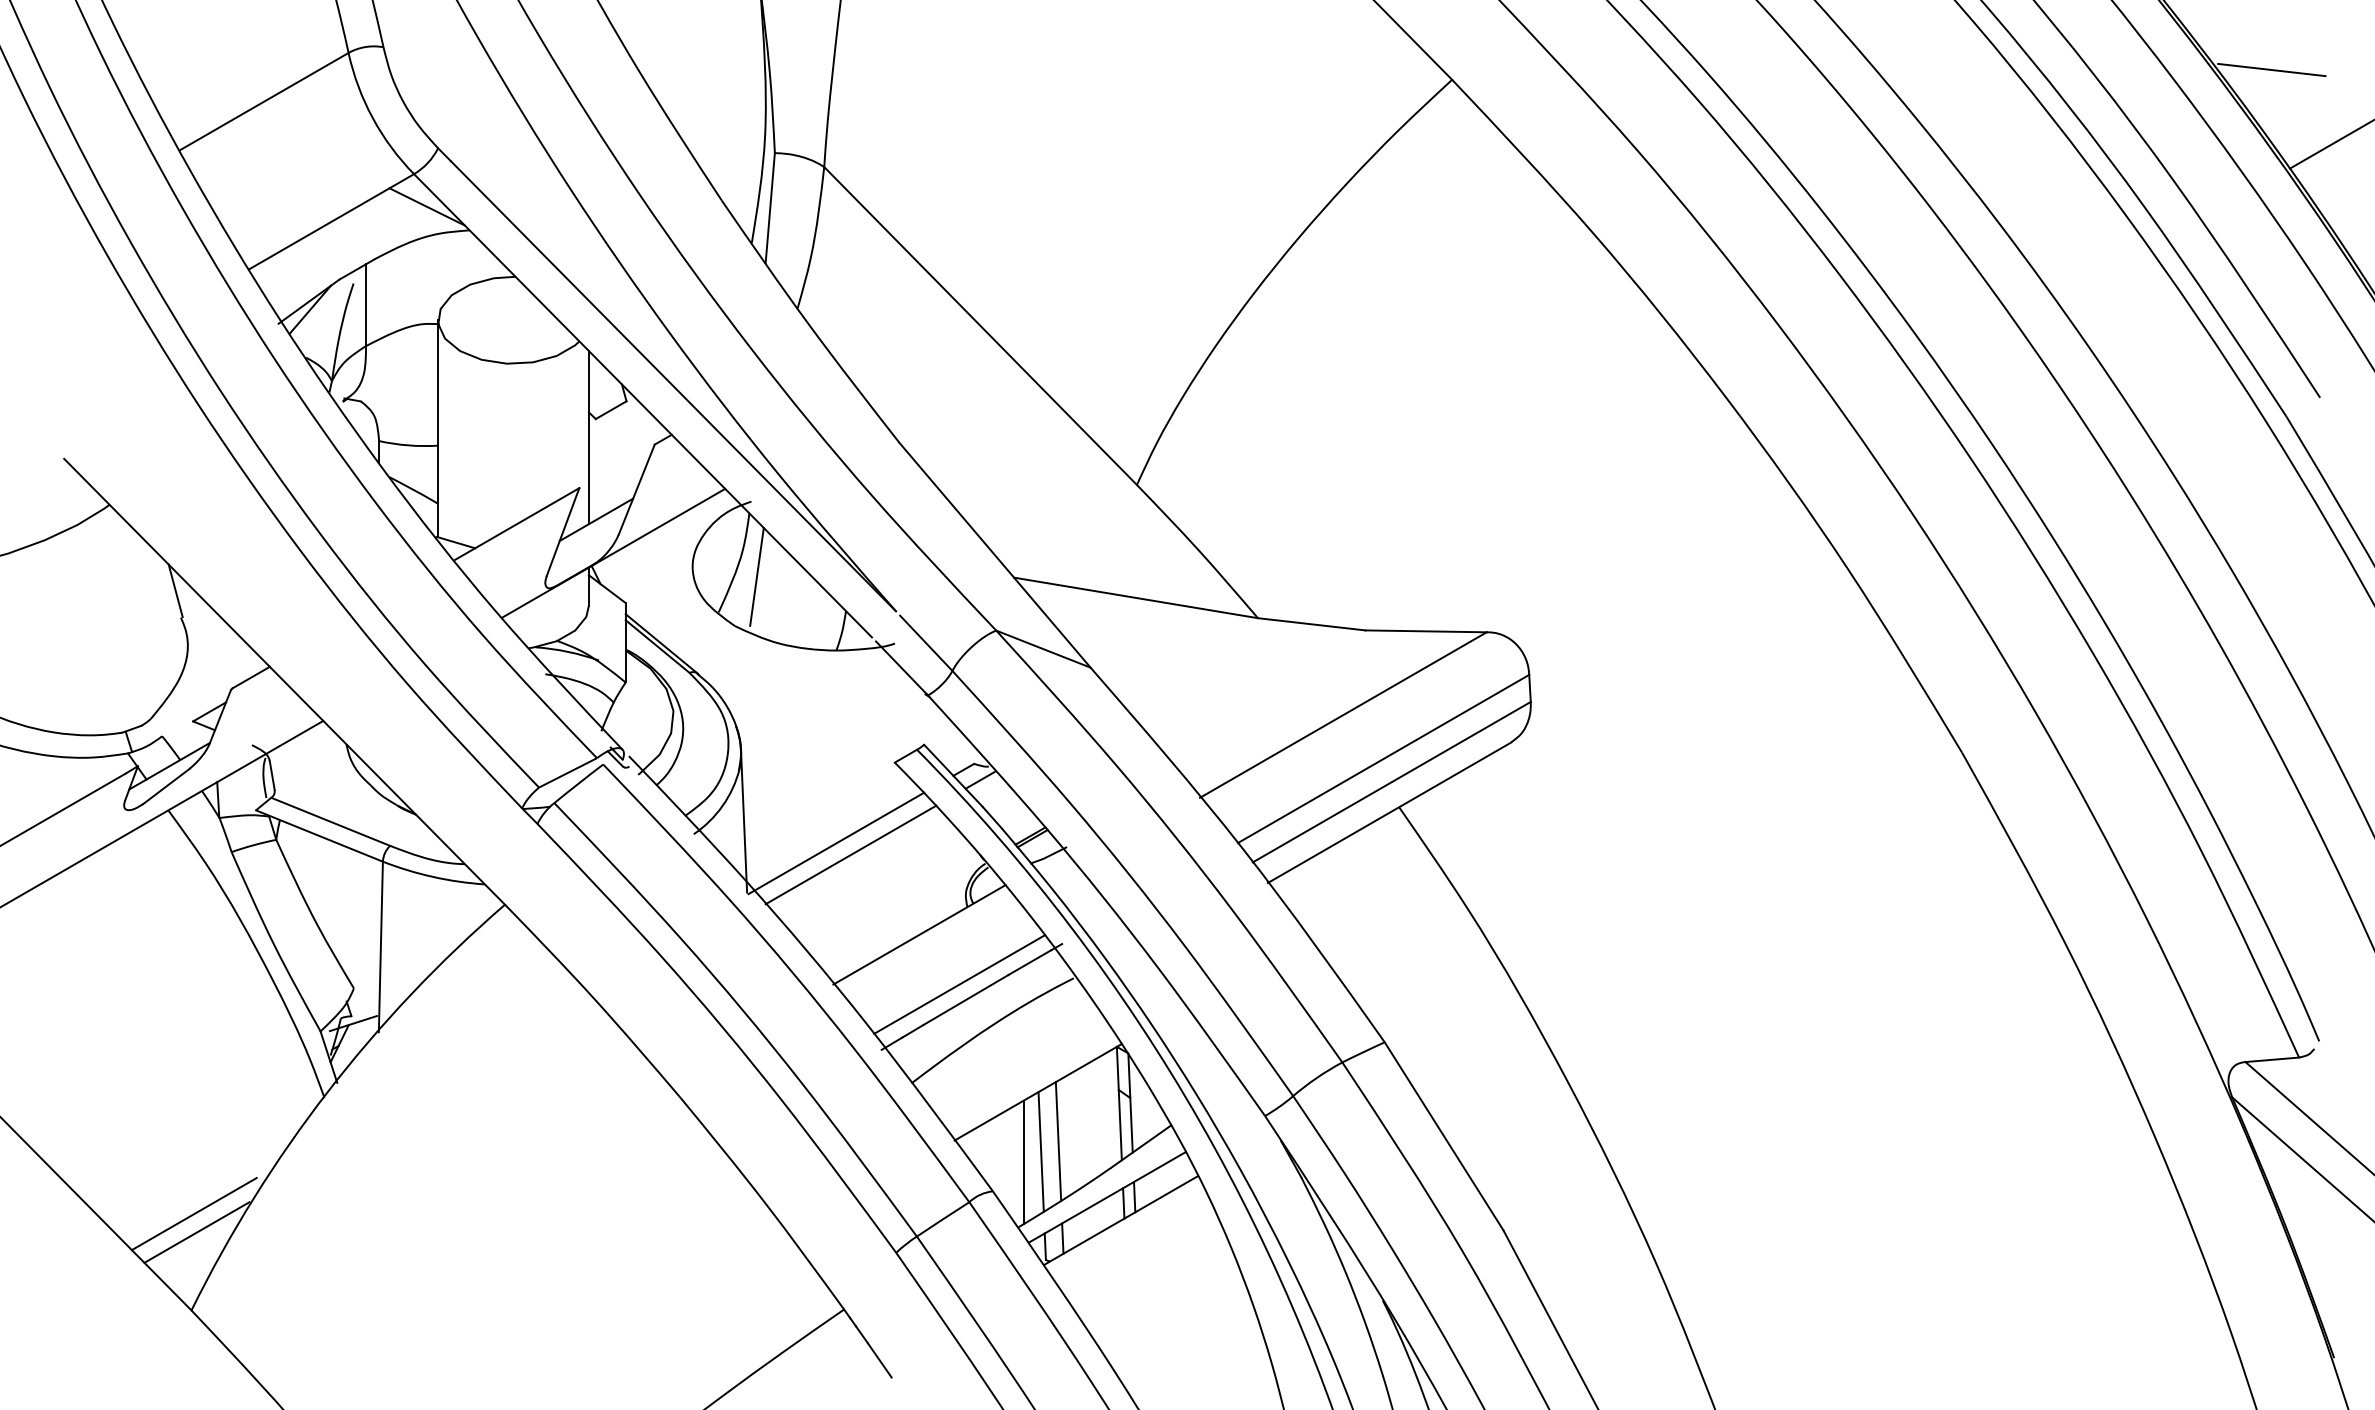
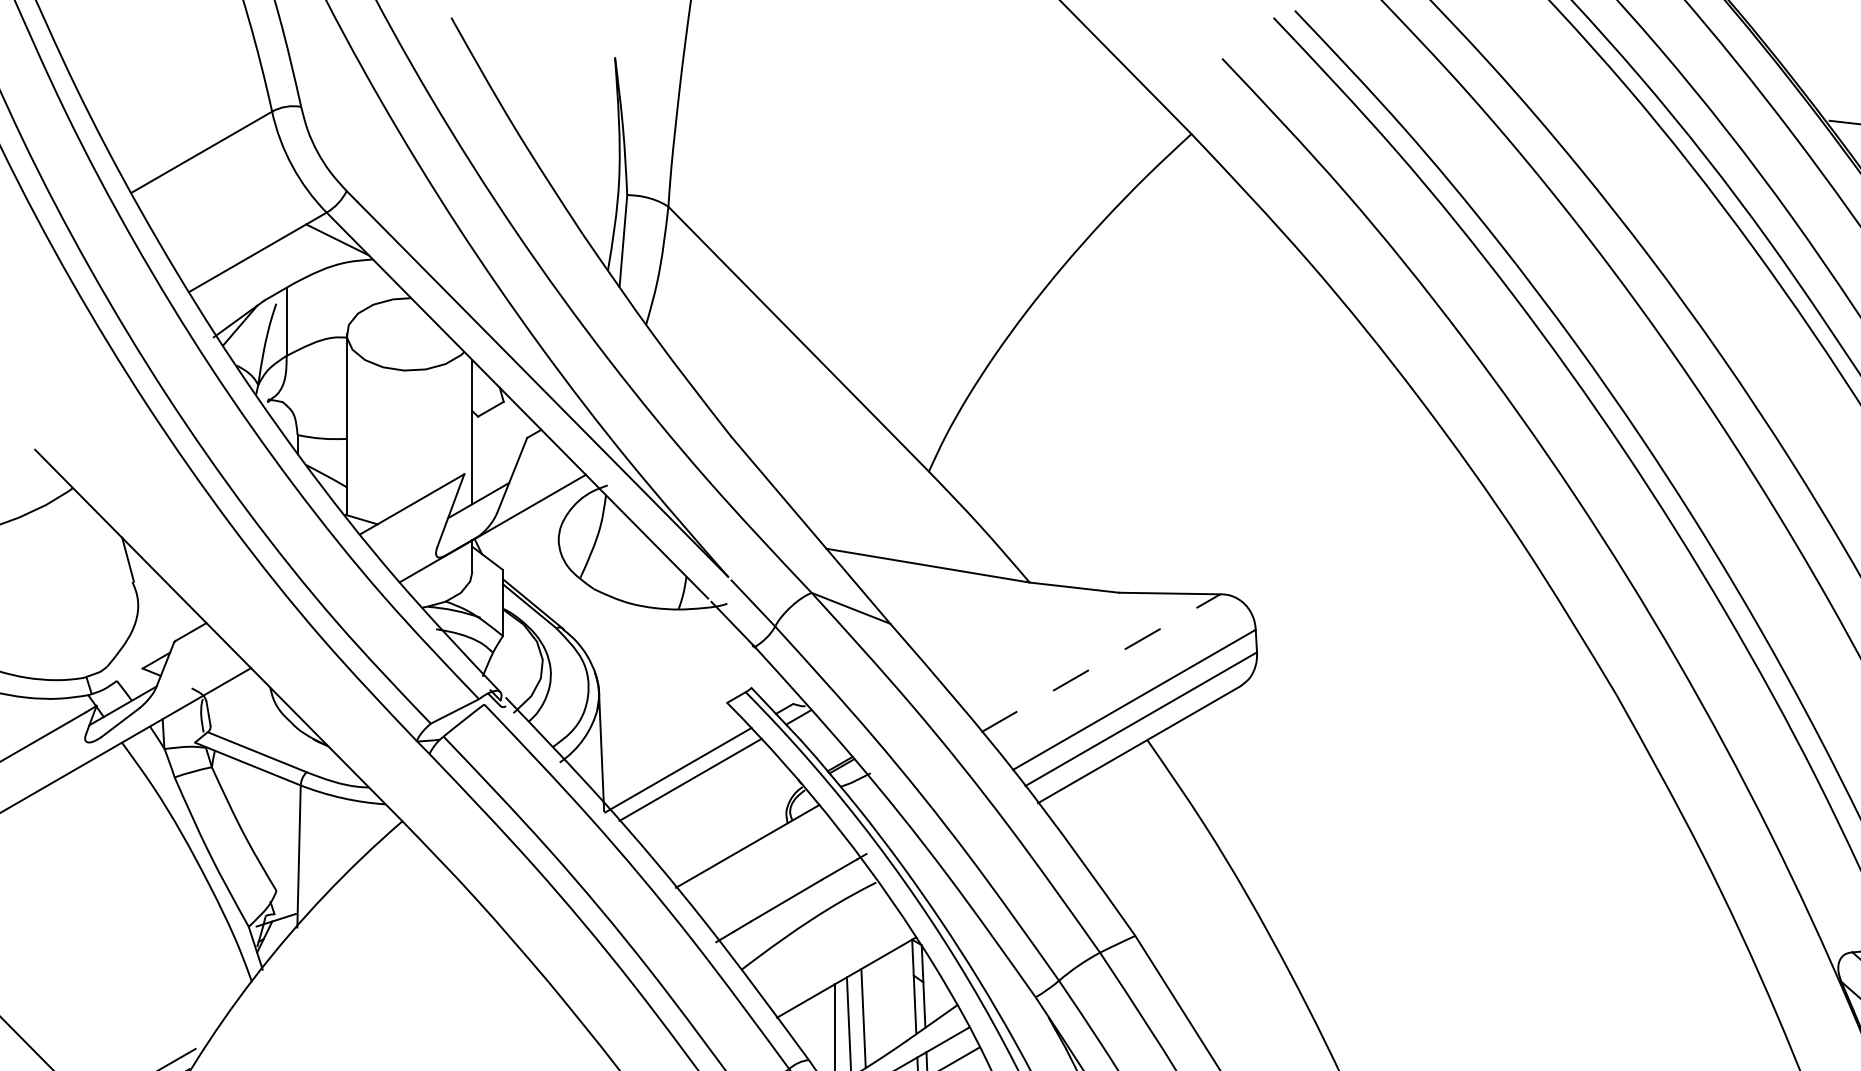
line: (756, 576) -> (611, 547), removed
line: (1343, 715) -> (1100, 663), solid -> dashed
line: (959, 984) -> (781, 887), removed

